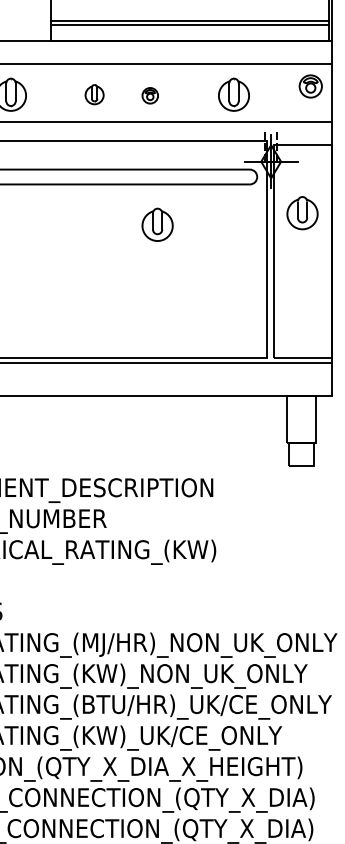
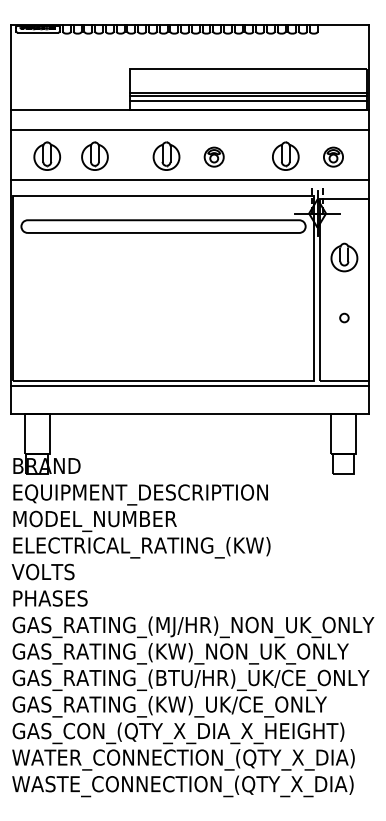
line: (189, 29) -> (247, 100), added
part: (310, 85) -> (333, 156), moved
part: (94, 93) -> (166, 155), size x1.67
part: (149, 95) -> (213, 156), size x1.43
part: (157, 224) -> (220, 267), removed
circle: (302, 283) -> (344, 317), added

